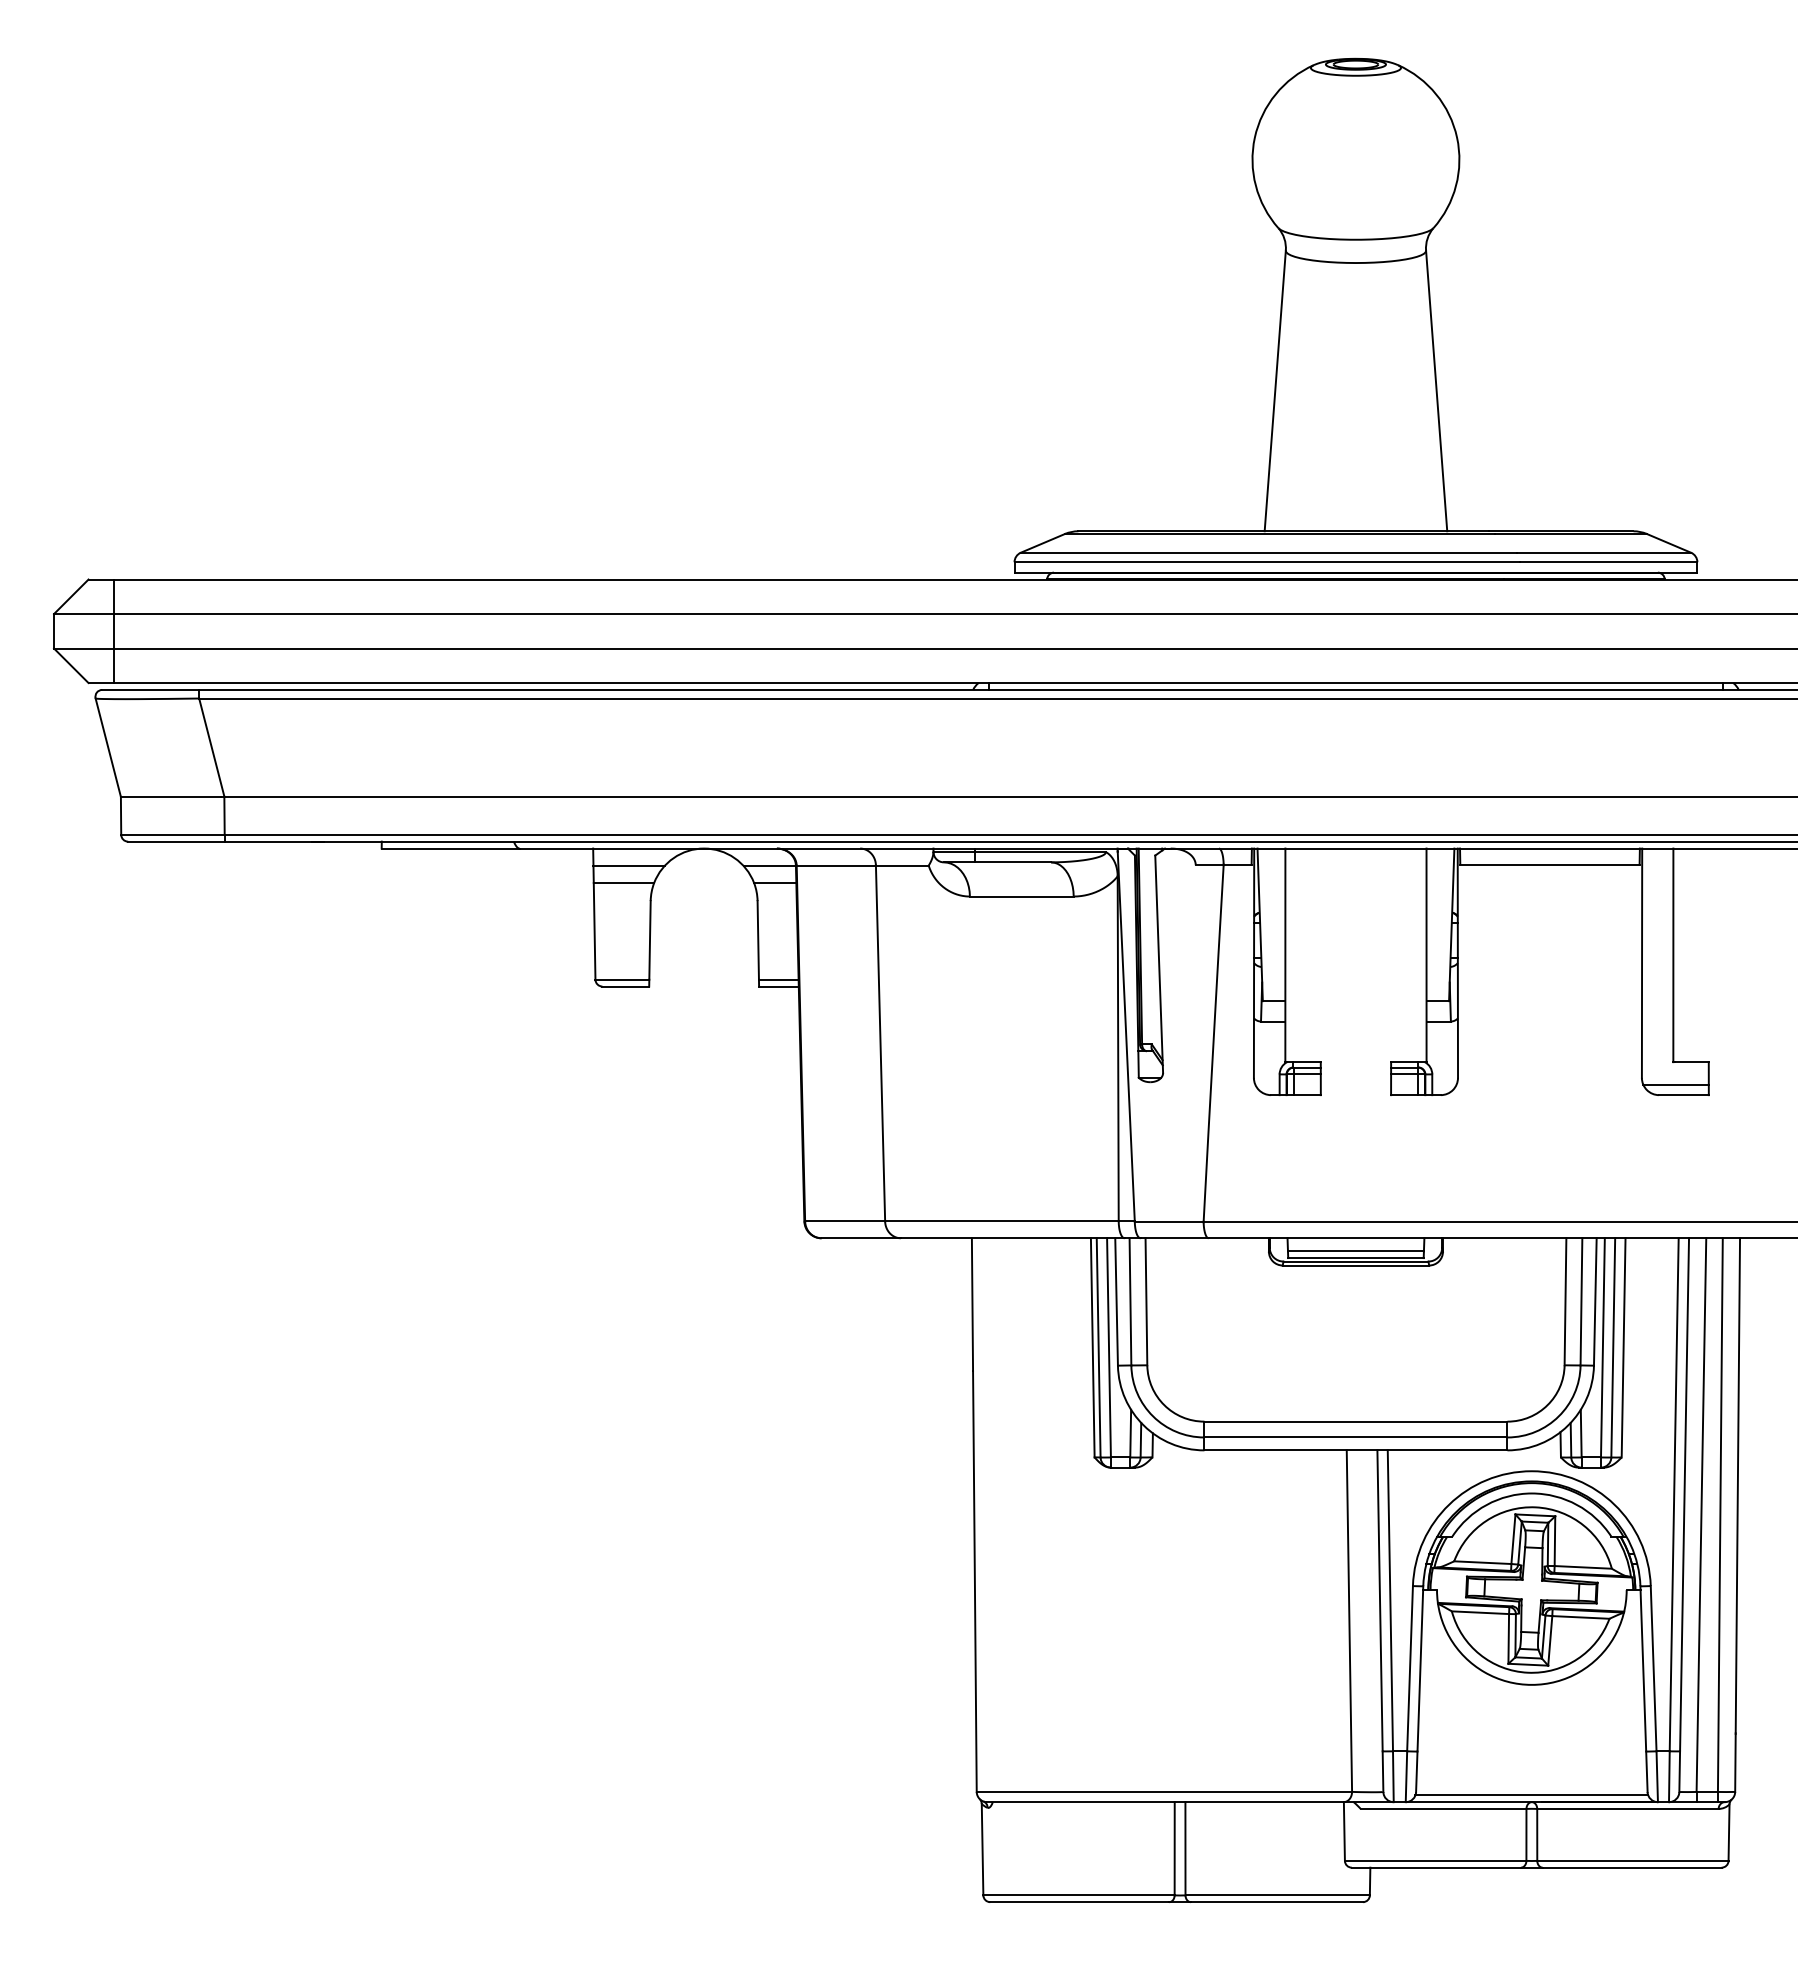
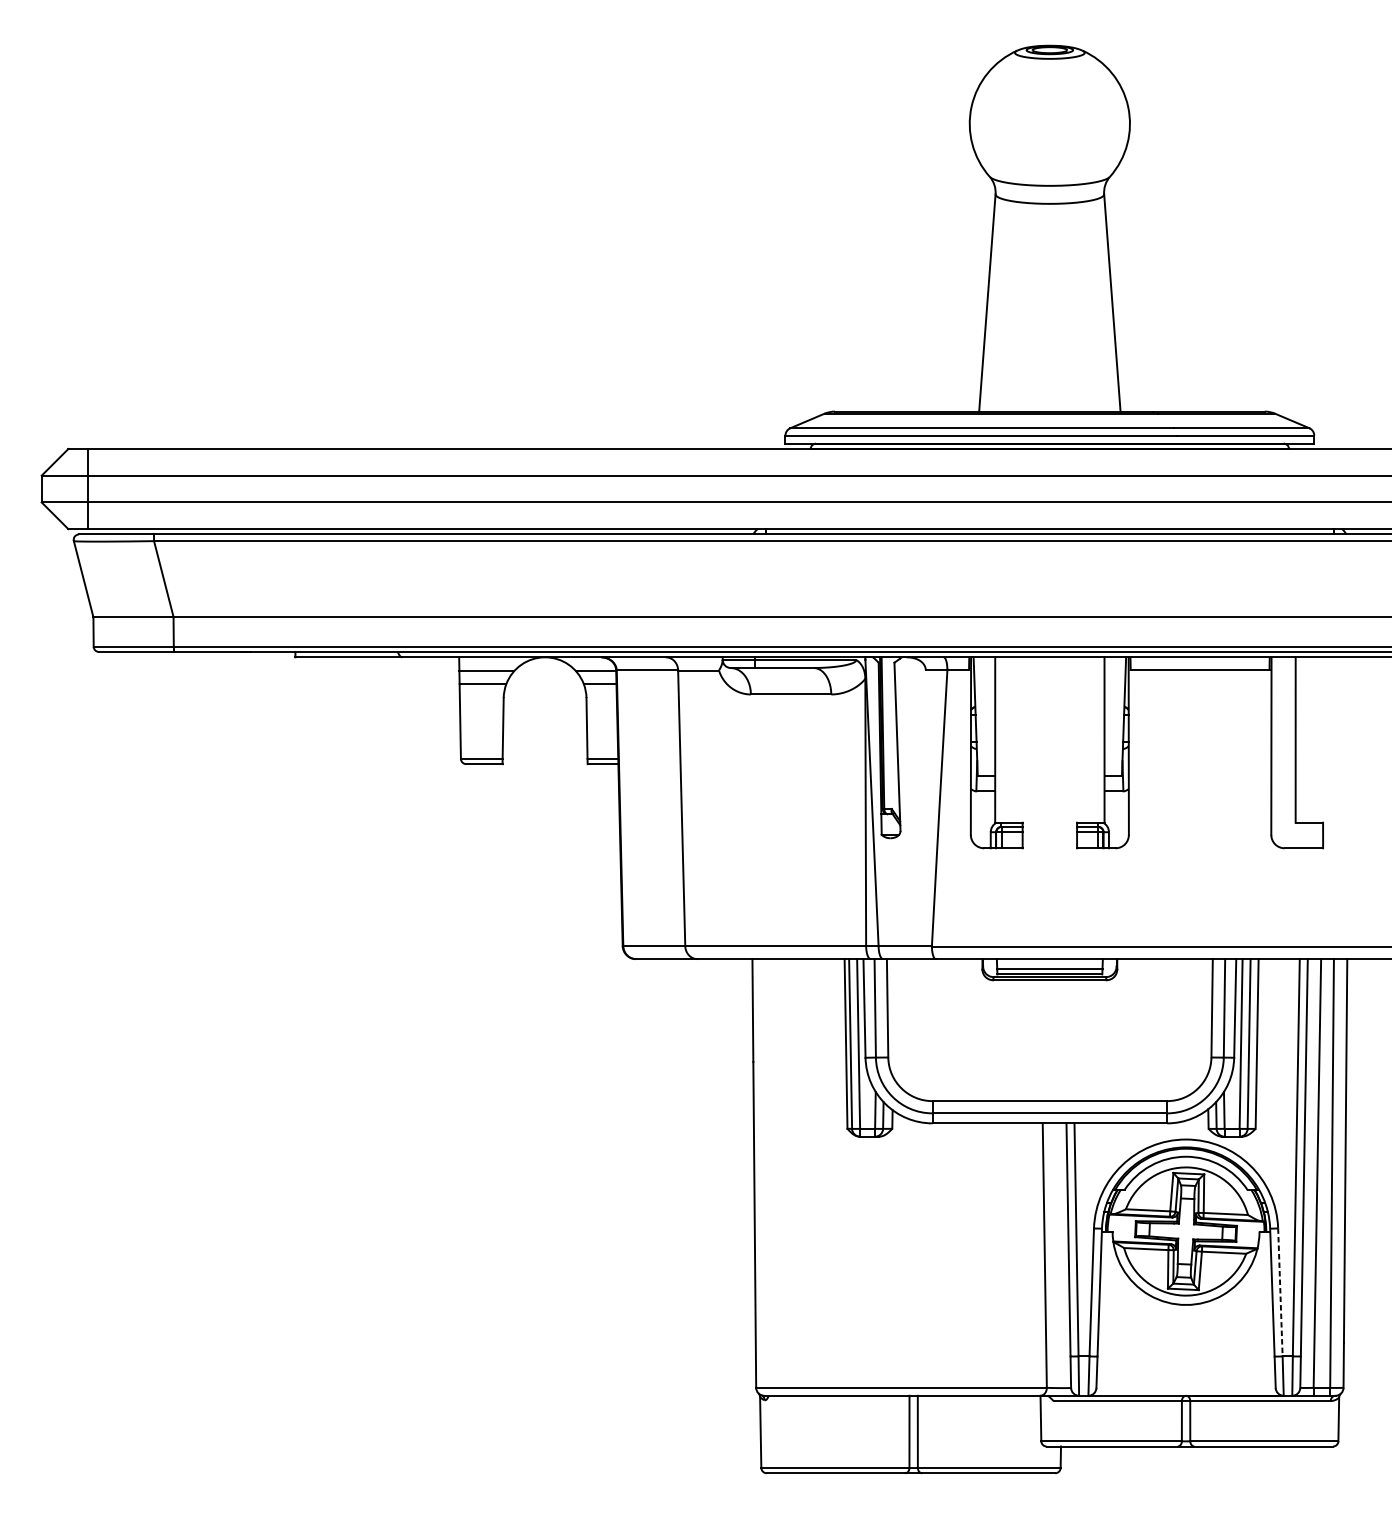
line: (1675, 1084) -> (1297, 840), removed
line: (1653, 1668) -> (1280, 1292), solid -> dashed
line: (1531, 1795) -> (1185, 1390), removed

